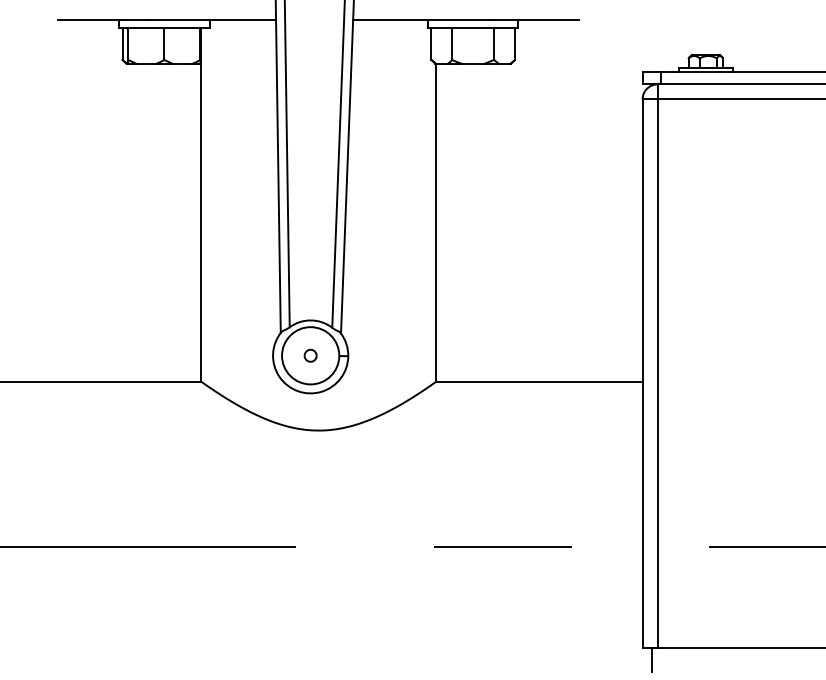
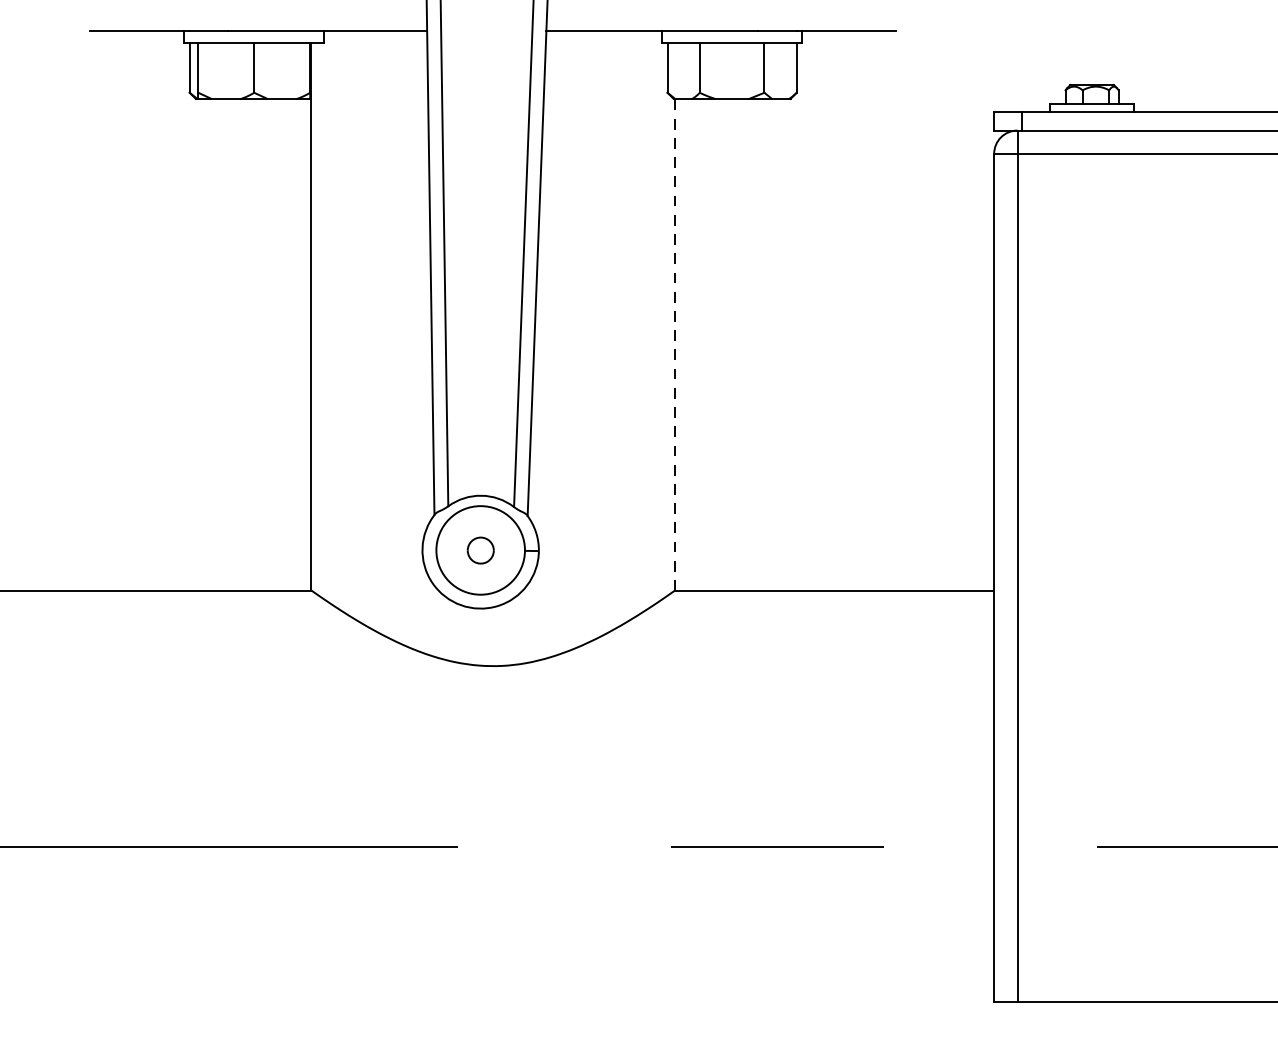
line: (436, 222) -> (675, 344), solid -> dashed
part: (310, 355) -> (480, 549), size x1.4
line: (651, 659) -> (1007, 1020), removed

